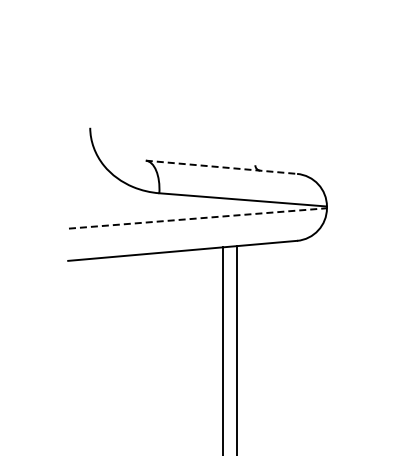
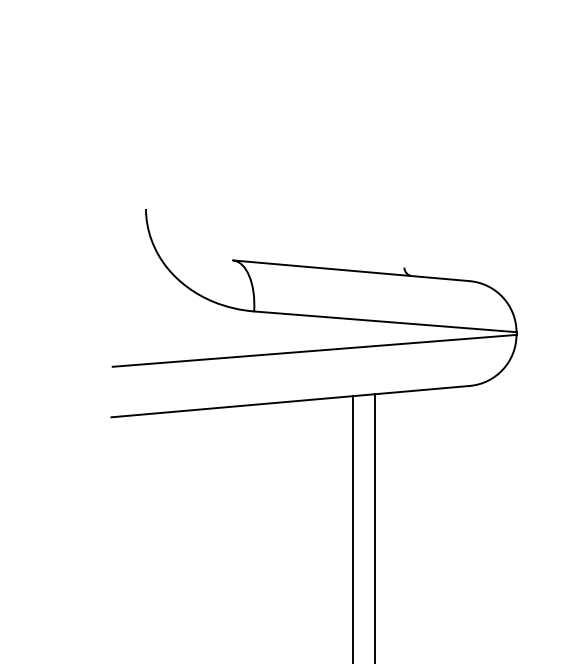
line: (221, 167) -> (351, 271), dashed -> solid
line: (198, 218) -> (315, 350), dashed -> solid

